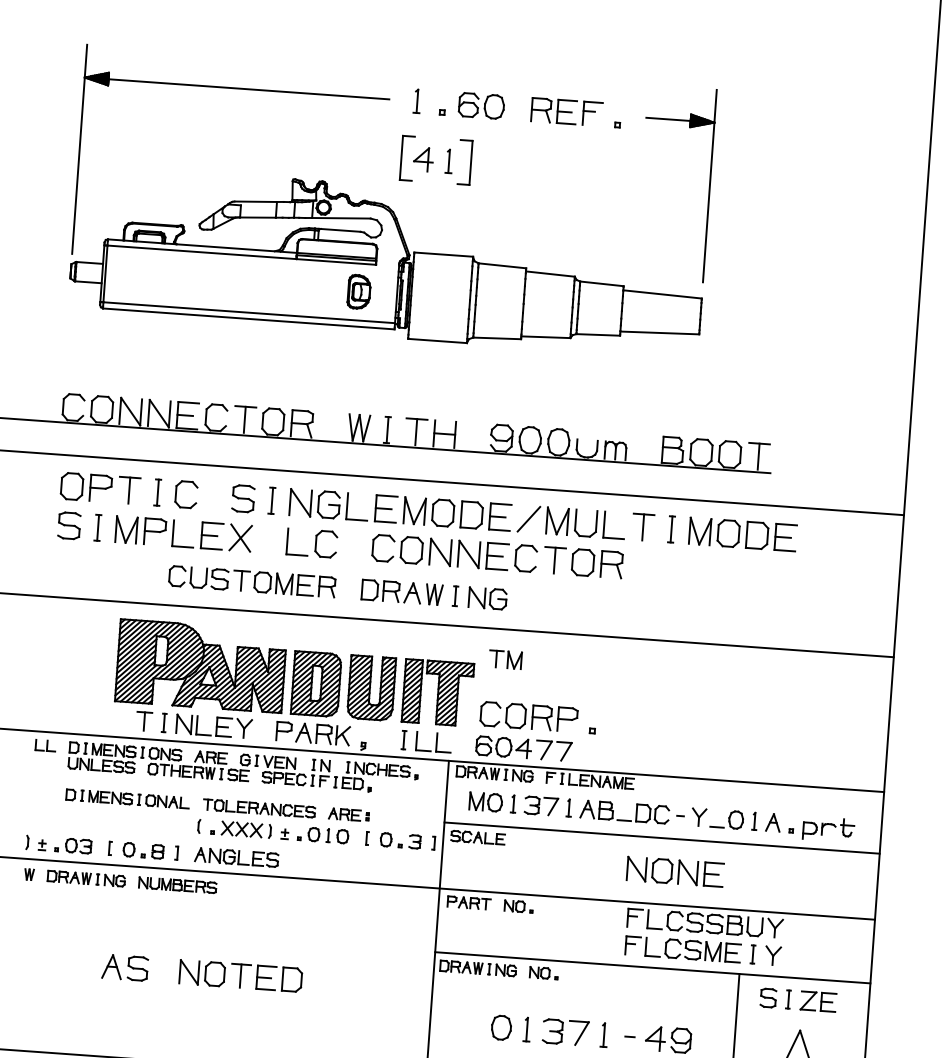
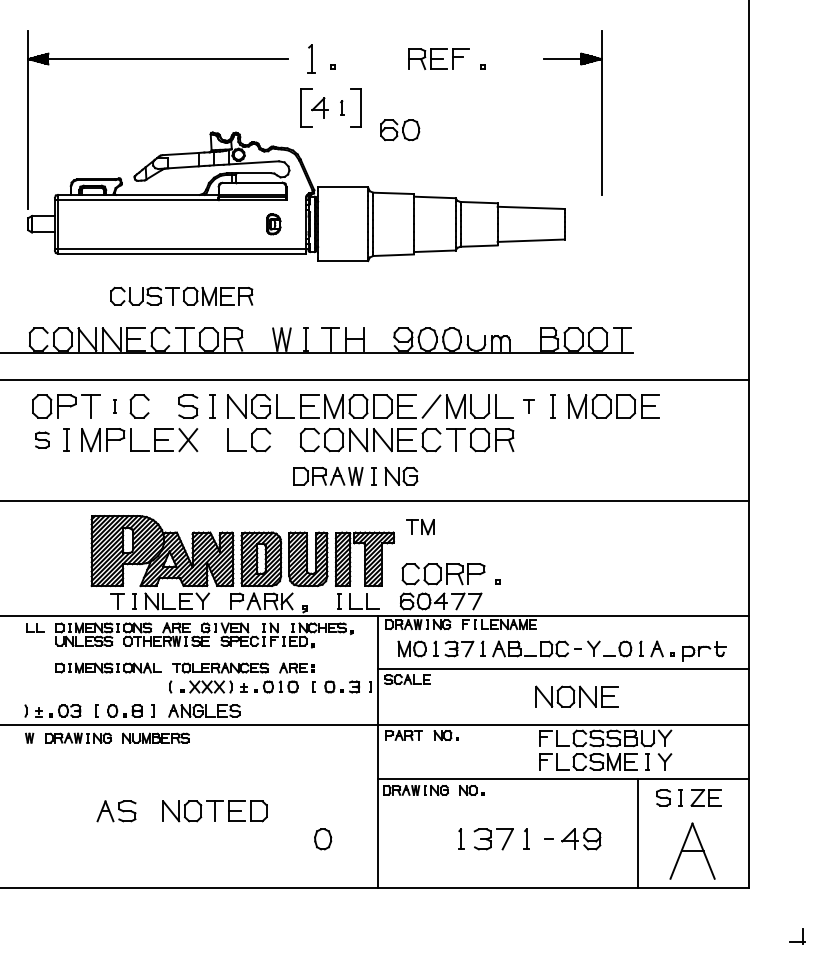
part: (417, 100) -> (311, 58), size x1.4
part: (481, 106) -> (400, 130), moved
part: (449, 160) -> (342, 107), size x0.7
part: (709, 185) -> (601, 112), moved
part: (358, 292) -> (273, 224), size x0.7
part: (156, 492) -> (114, 406), size x0.6
part: (69, 526) -> (42, 440), size x0.7
part: (642, 527) -> (528, 406), size x0.6
part: (252, 580) -> (181, 295), moved
part: (501, 1028) -> (323, 839), moved

